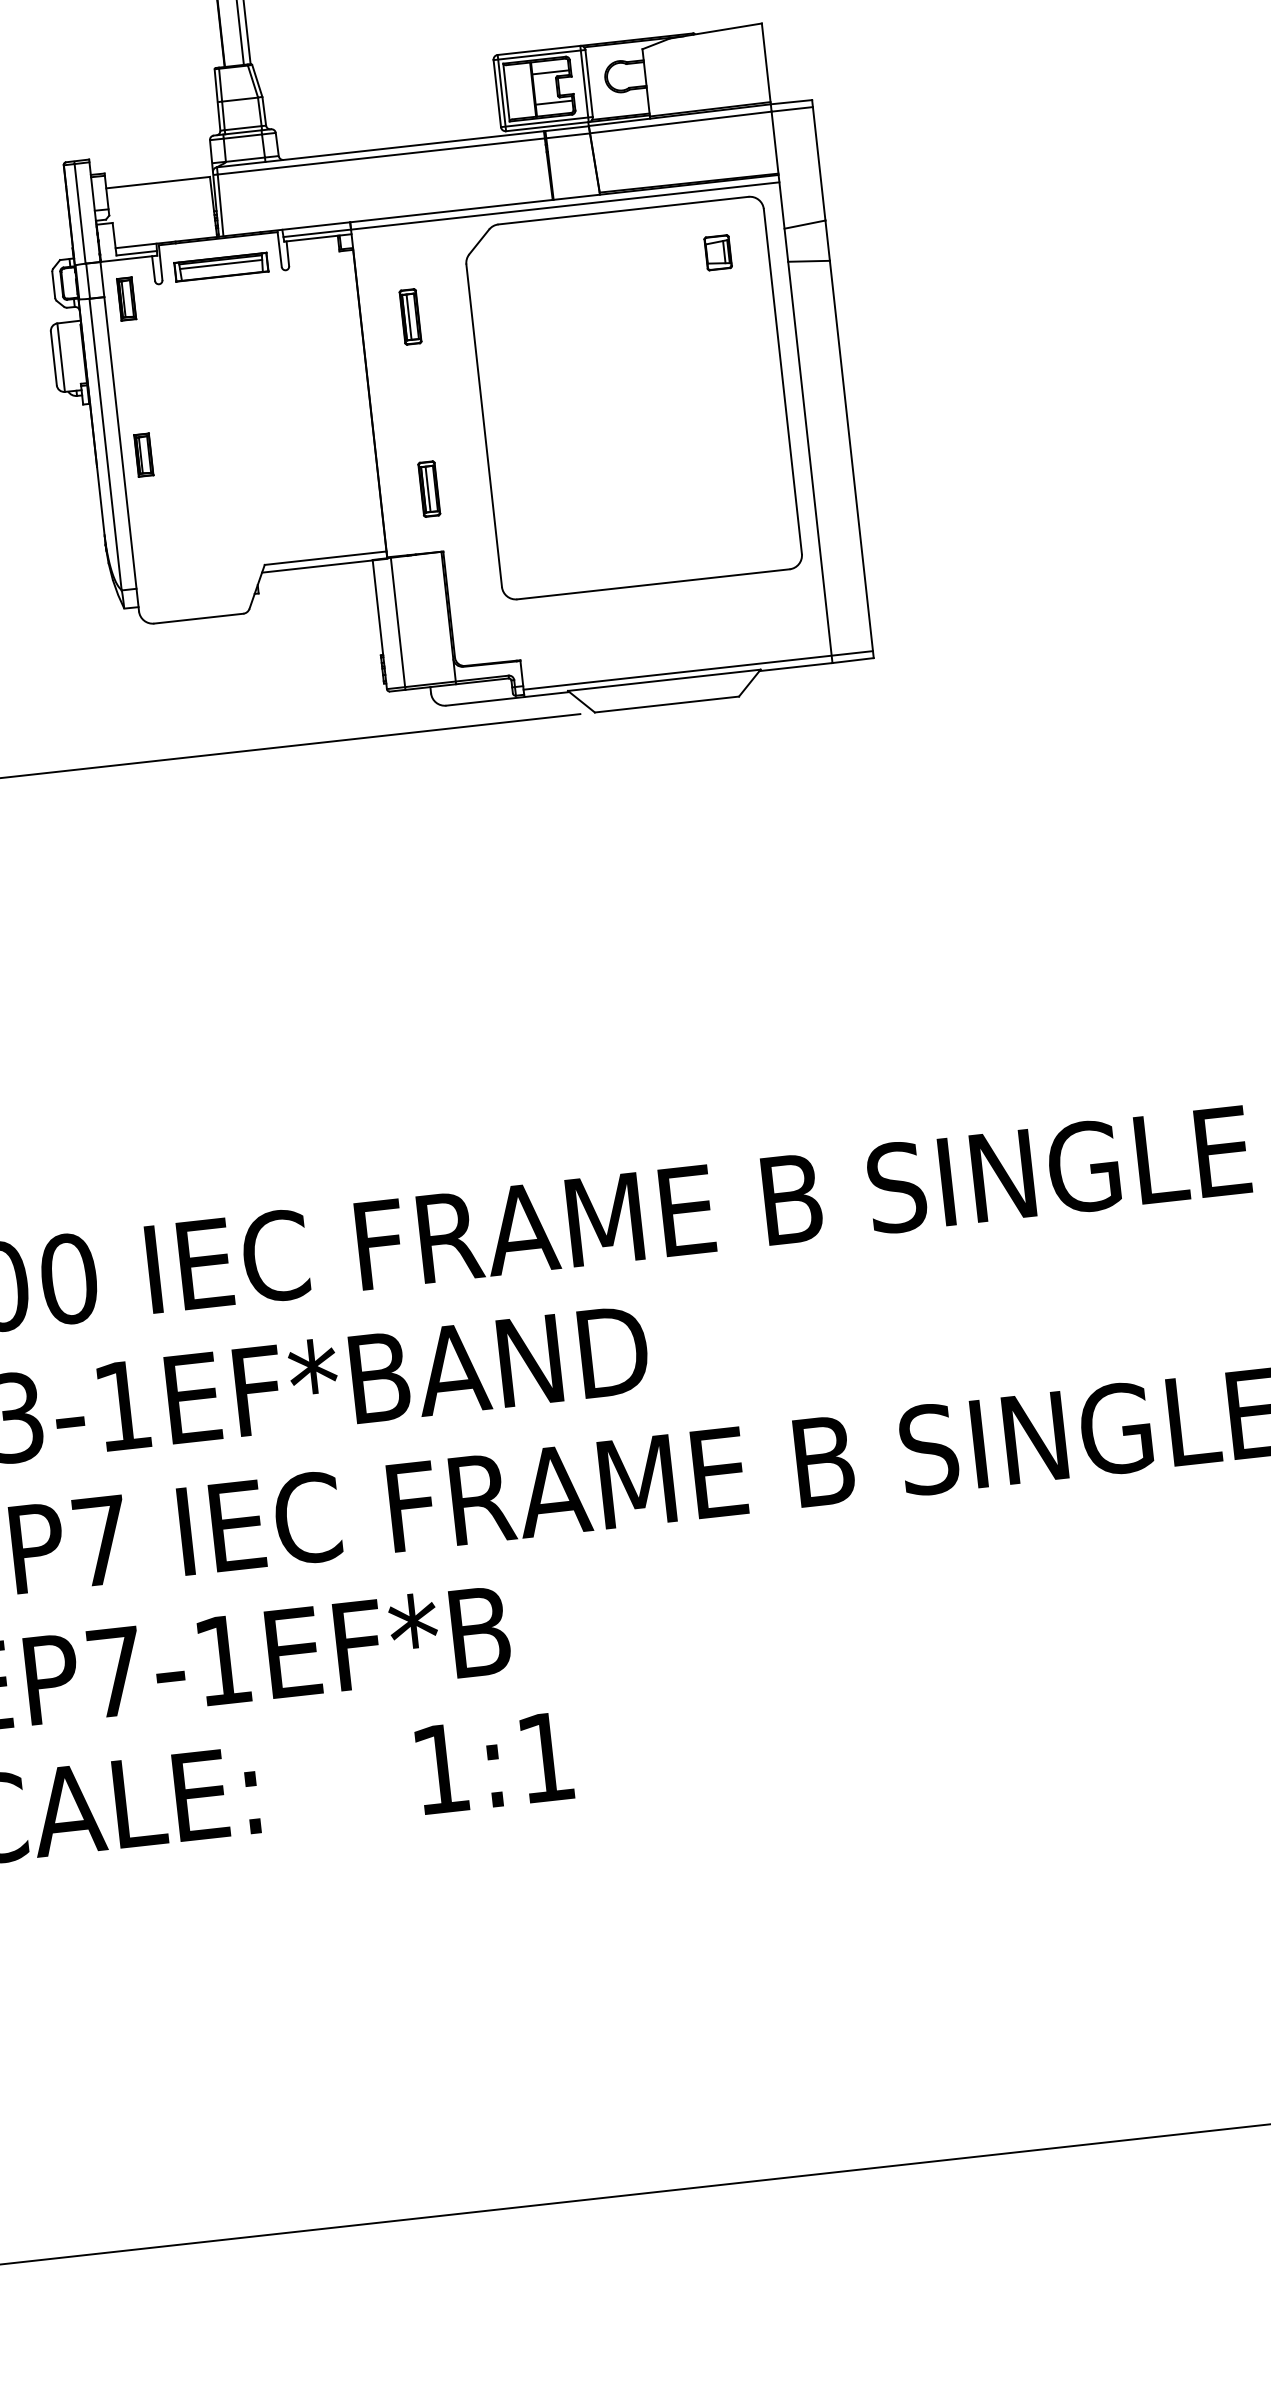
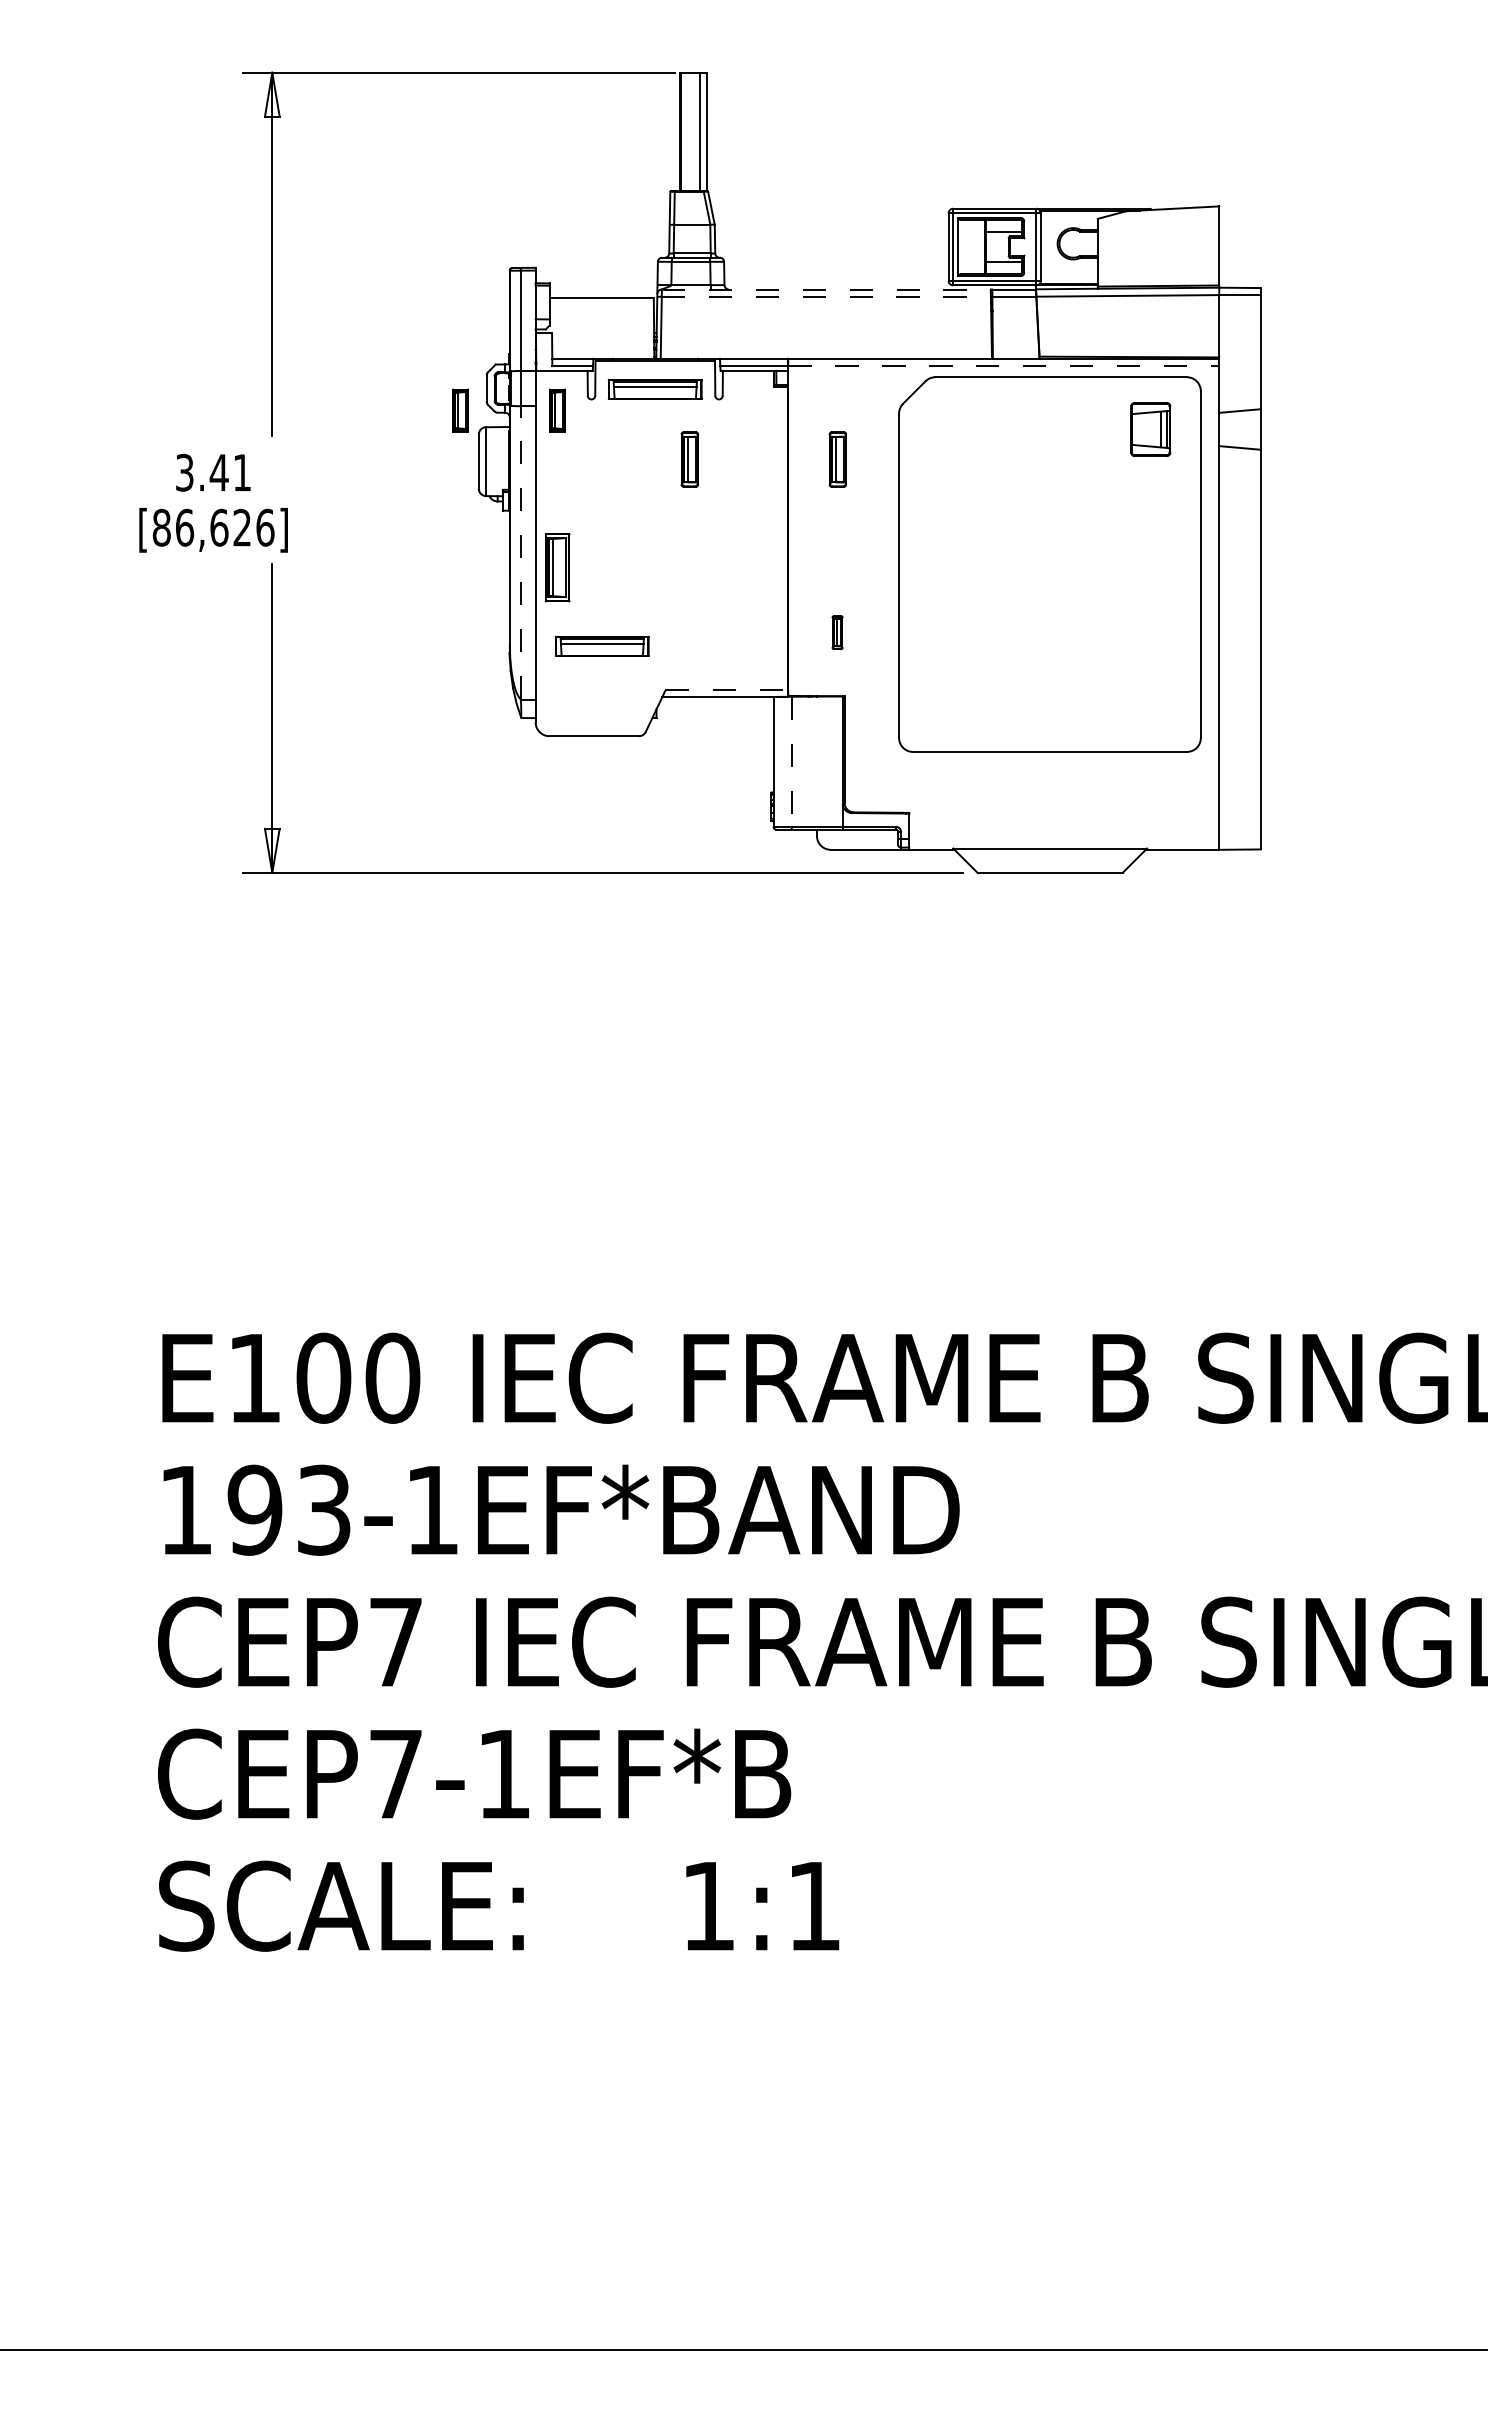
line: (380, 149) -> (826, 289), solid -> dashed
line: (381, 156) -> (826, 296), solid -> dashed
line: (565, 206) -> (1004, 366), solid -> dashed
part: (718, 252) -> (1150, 429), size x1.6
part: (30, 309) -> (460, 410), added
part: (263, 333) -> (689, 459), added
line: (105, 444) -> (520, 552), solid -> dashed
part: (143, 455) -> (557, 567), size x1.6
part: (429, 488) -> (837, 632), size x0.6
part: (196, 527) -> (601, 645), added
line: (326, 558) -> (727, 690), solid -> dashed
line: (397, 623) -> (791, 762), solid -> dashed
line: (697, 670) -> (1084, 842), removed

